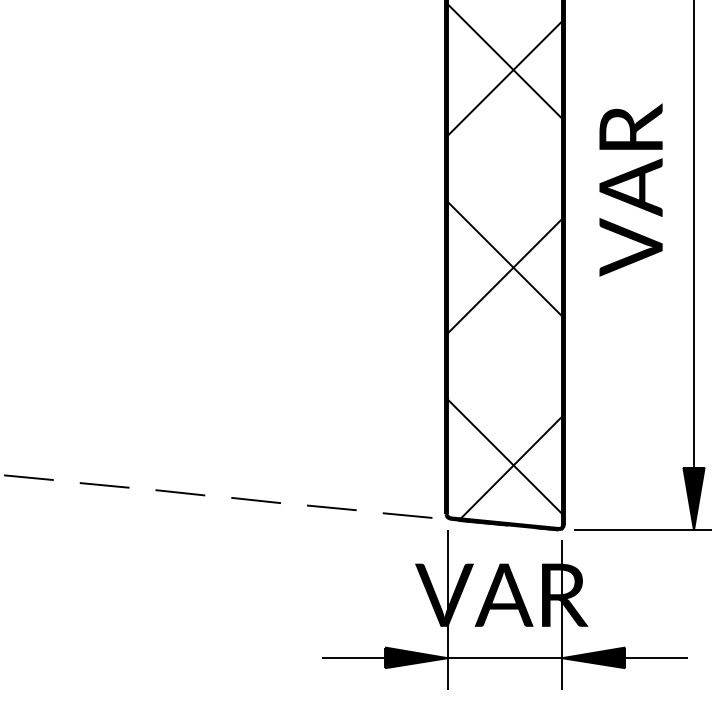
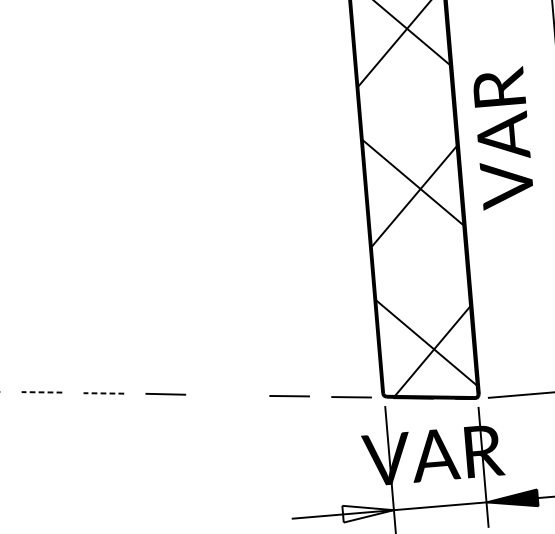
text: (630, 189) -> (502, 137), moved
line: (28, 477) -> (41, 392), solid -> dashed
line: (104, 485) -> (103, 393), solid -> dashed
line: (255, 500) -> (227, 395), removed
fill: (416, 657) -> (368, 511), removed

